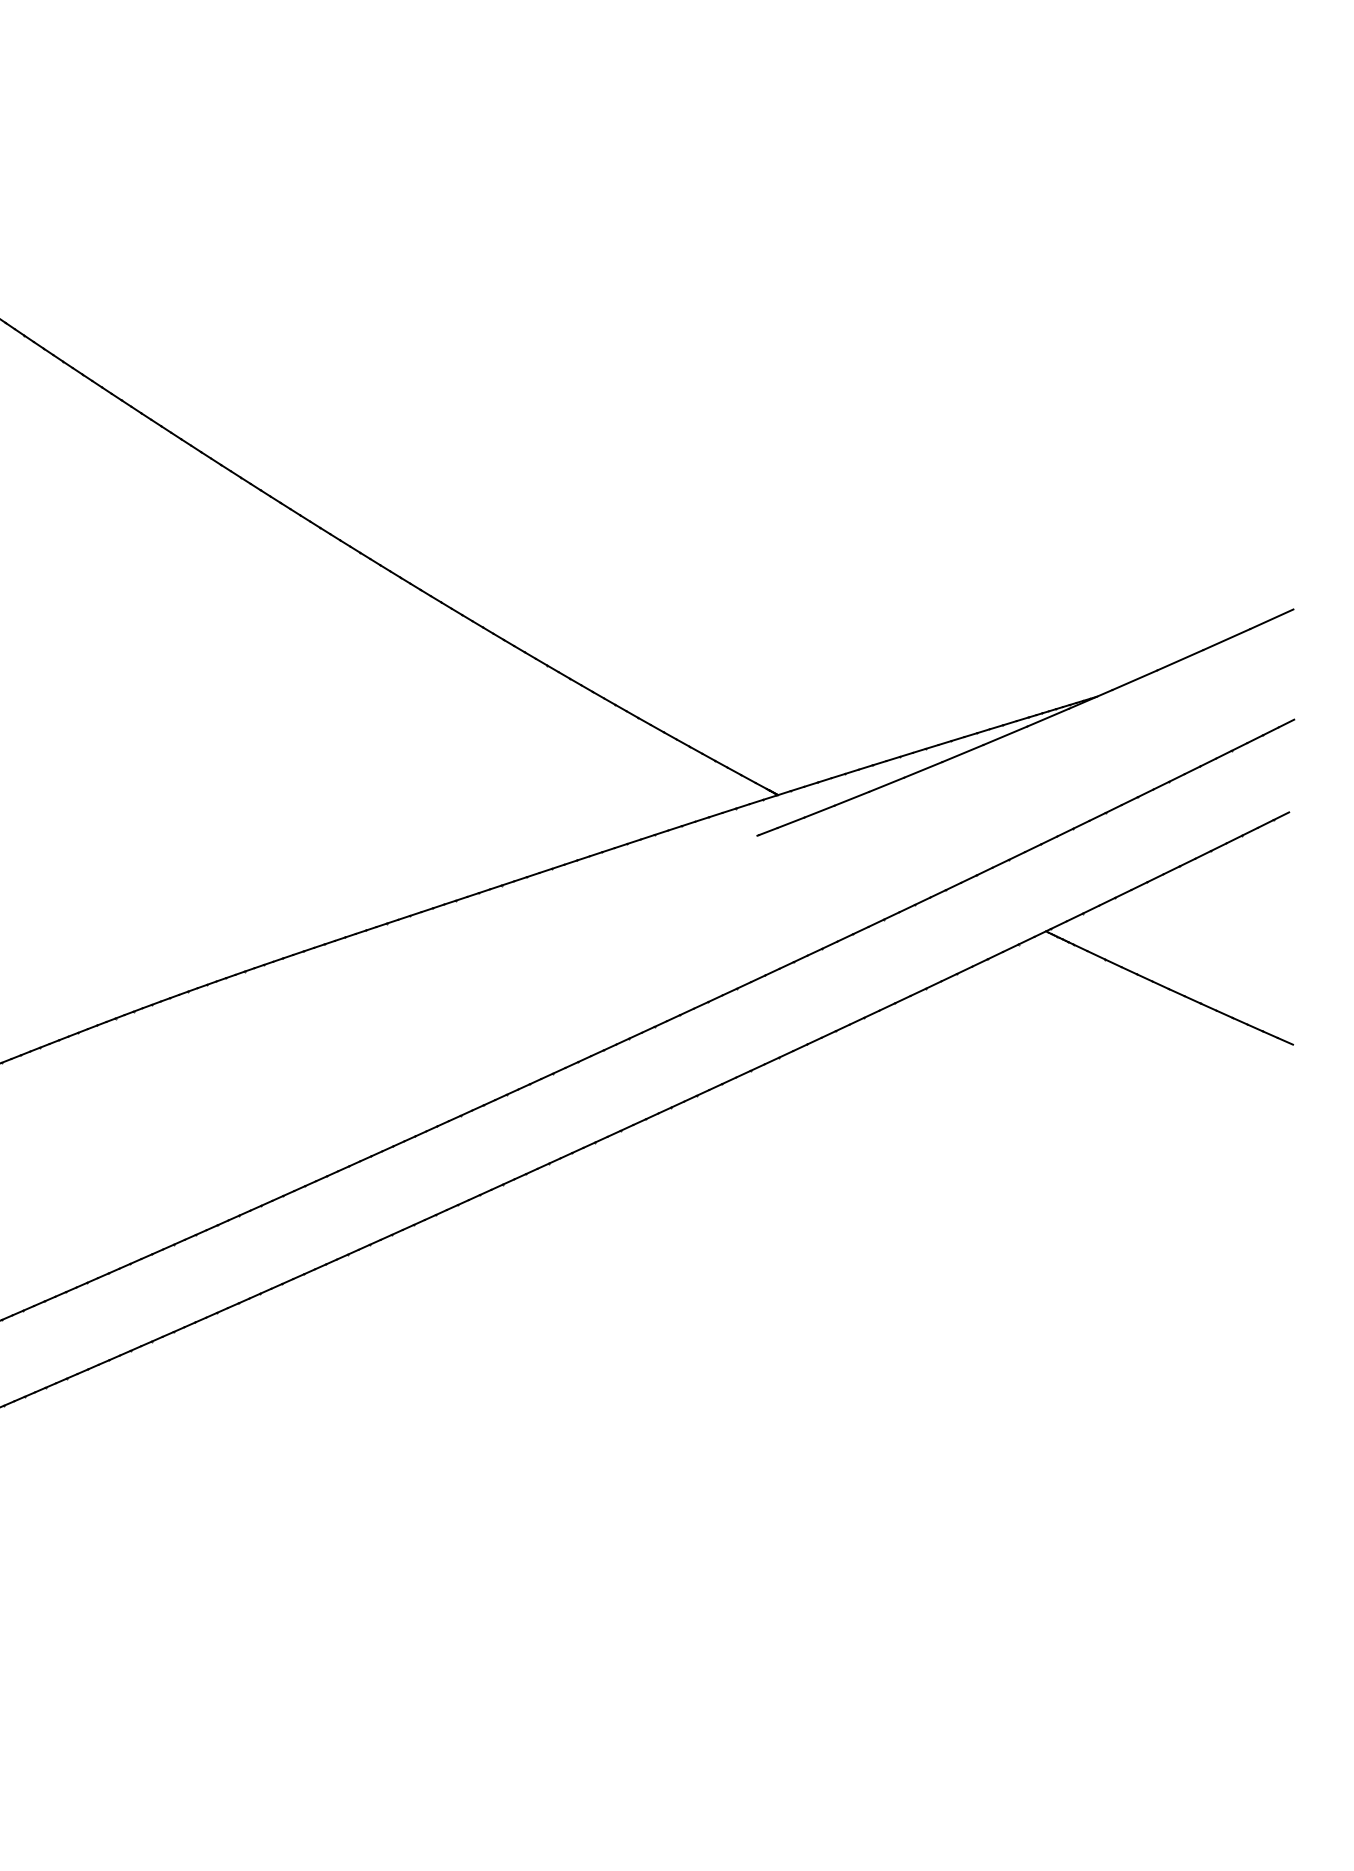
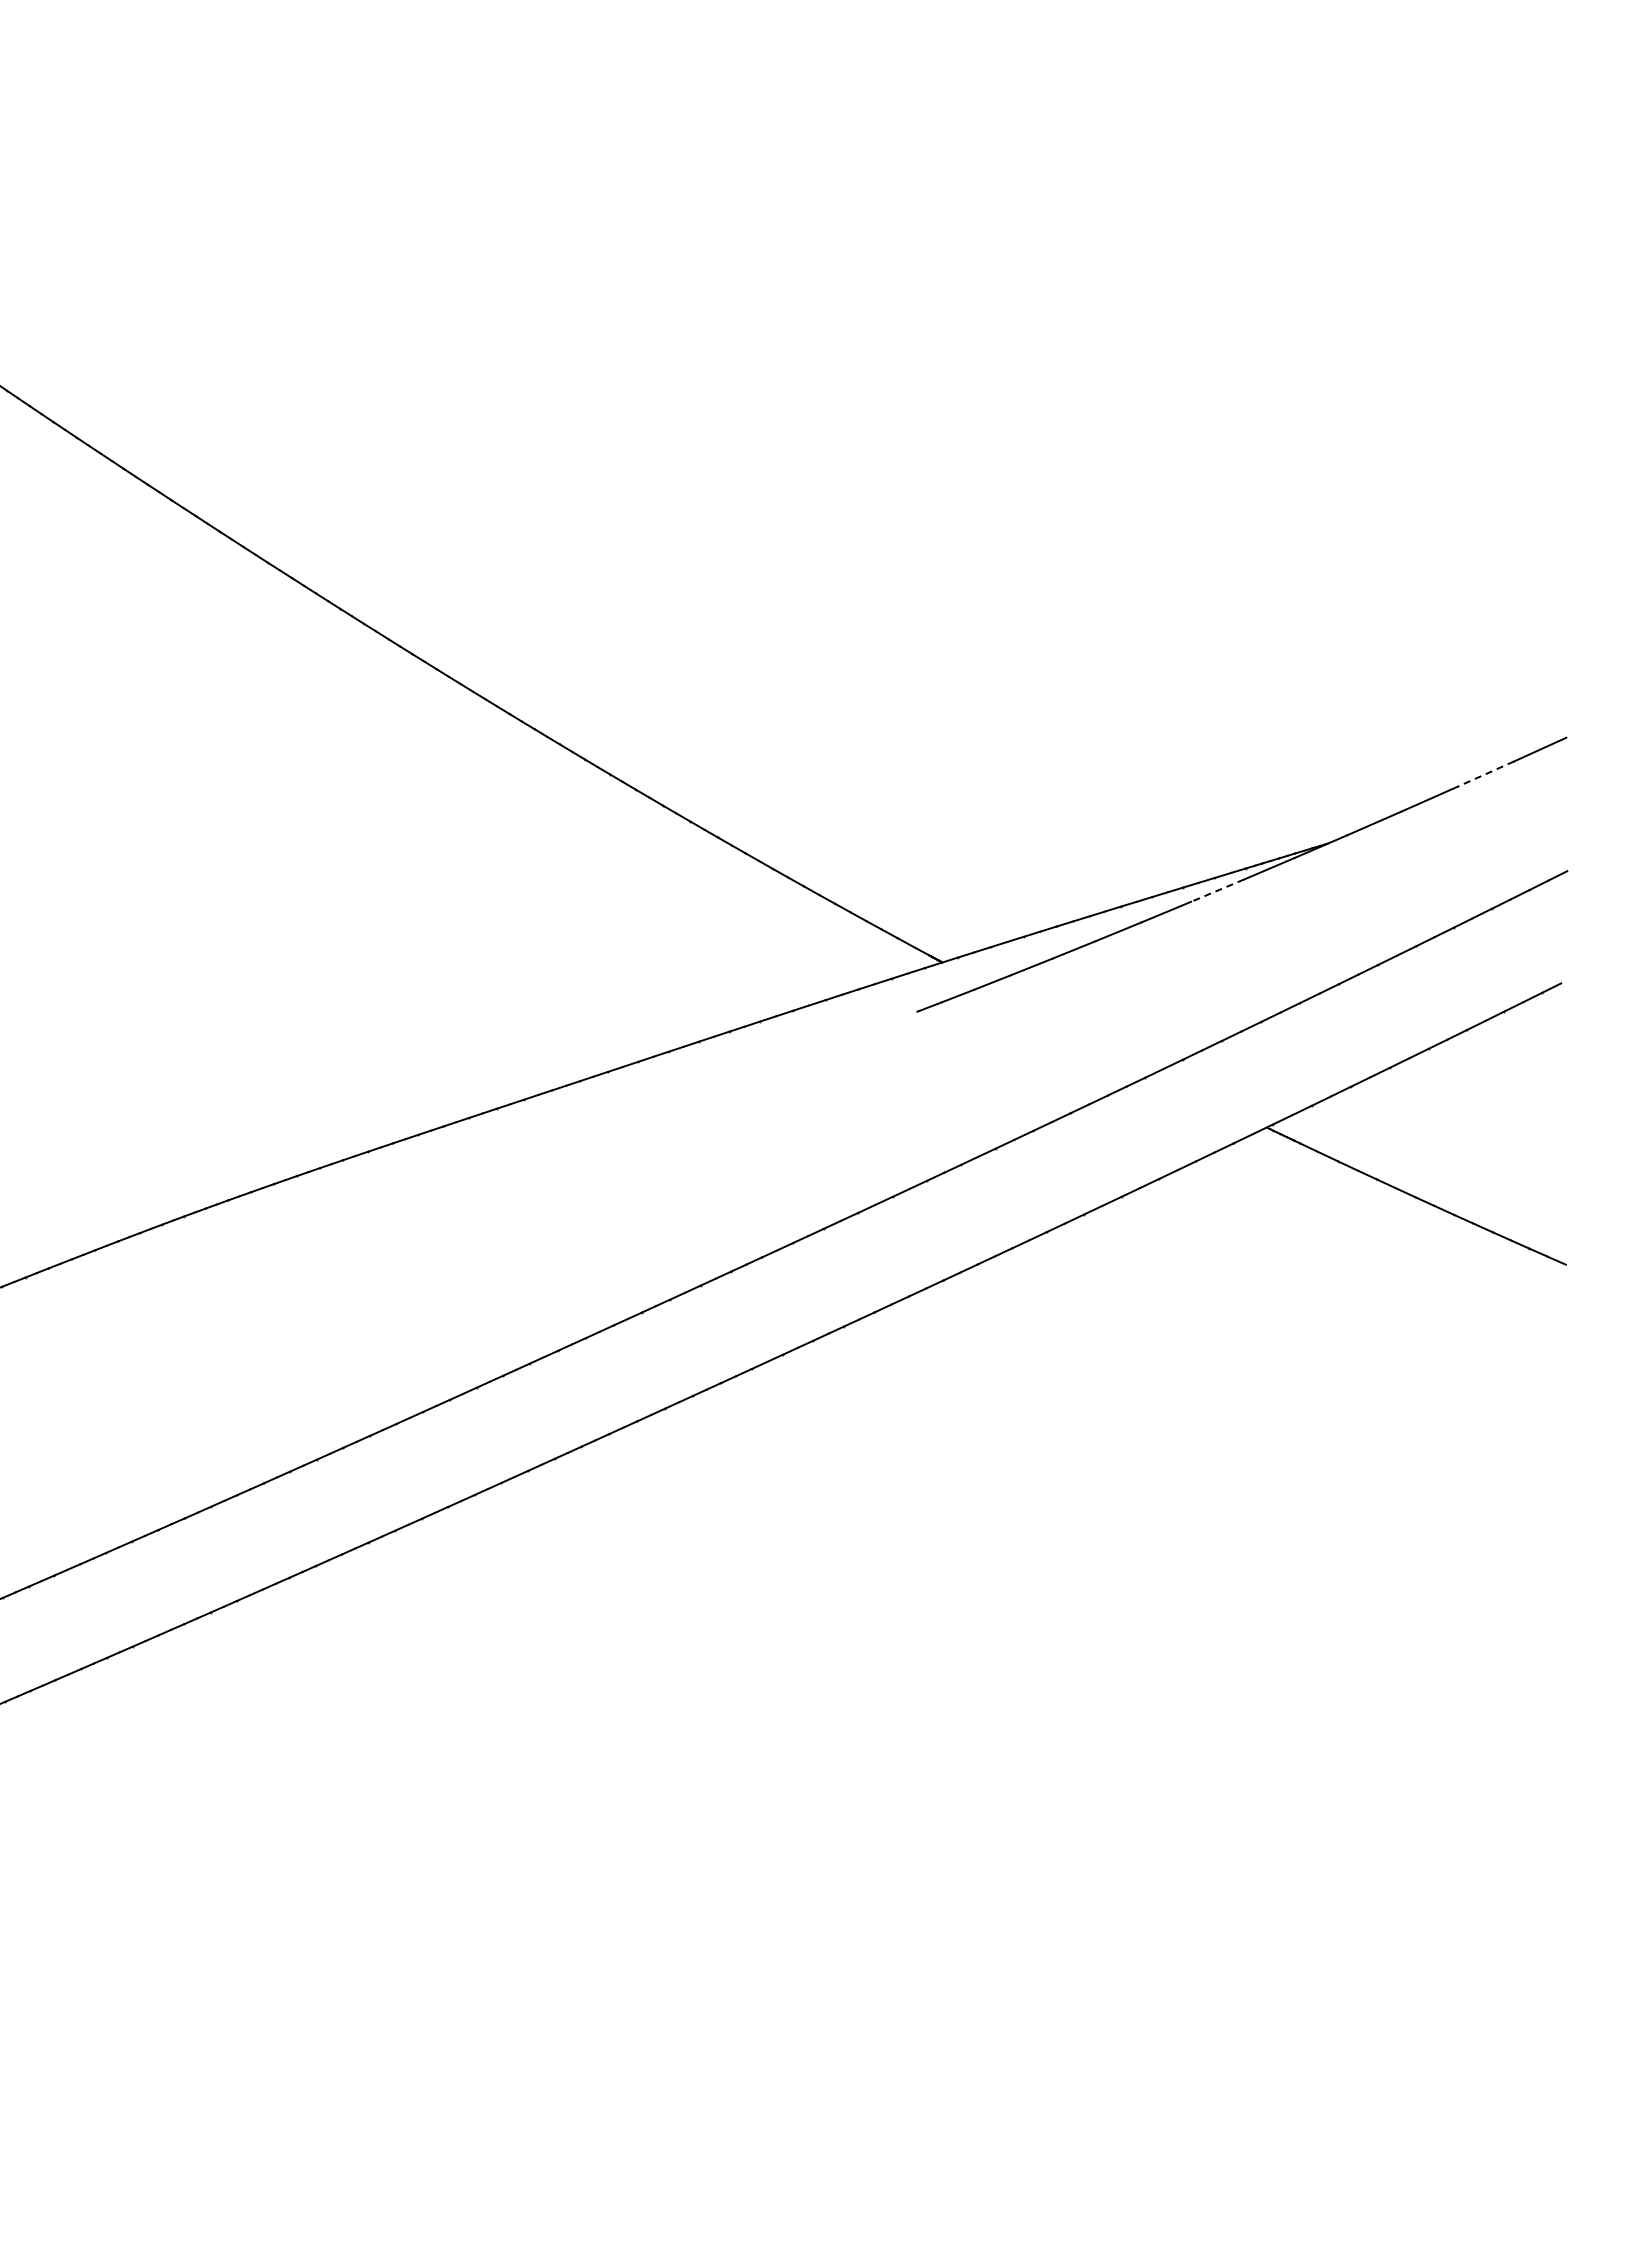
line: (1226, 639) -> (1485, 774), solid -> dashed
line: (1005, 735) -> (1217, 890), solid -> dashed

